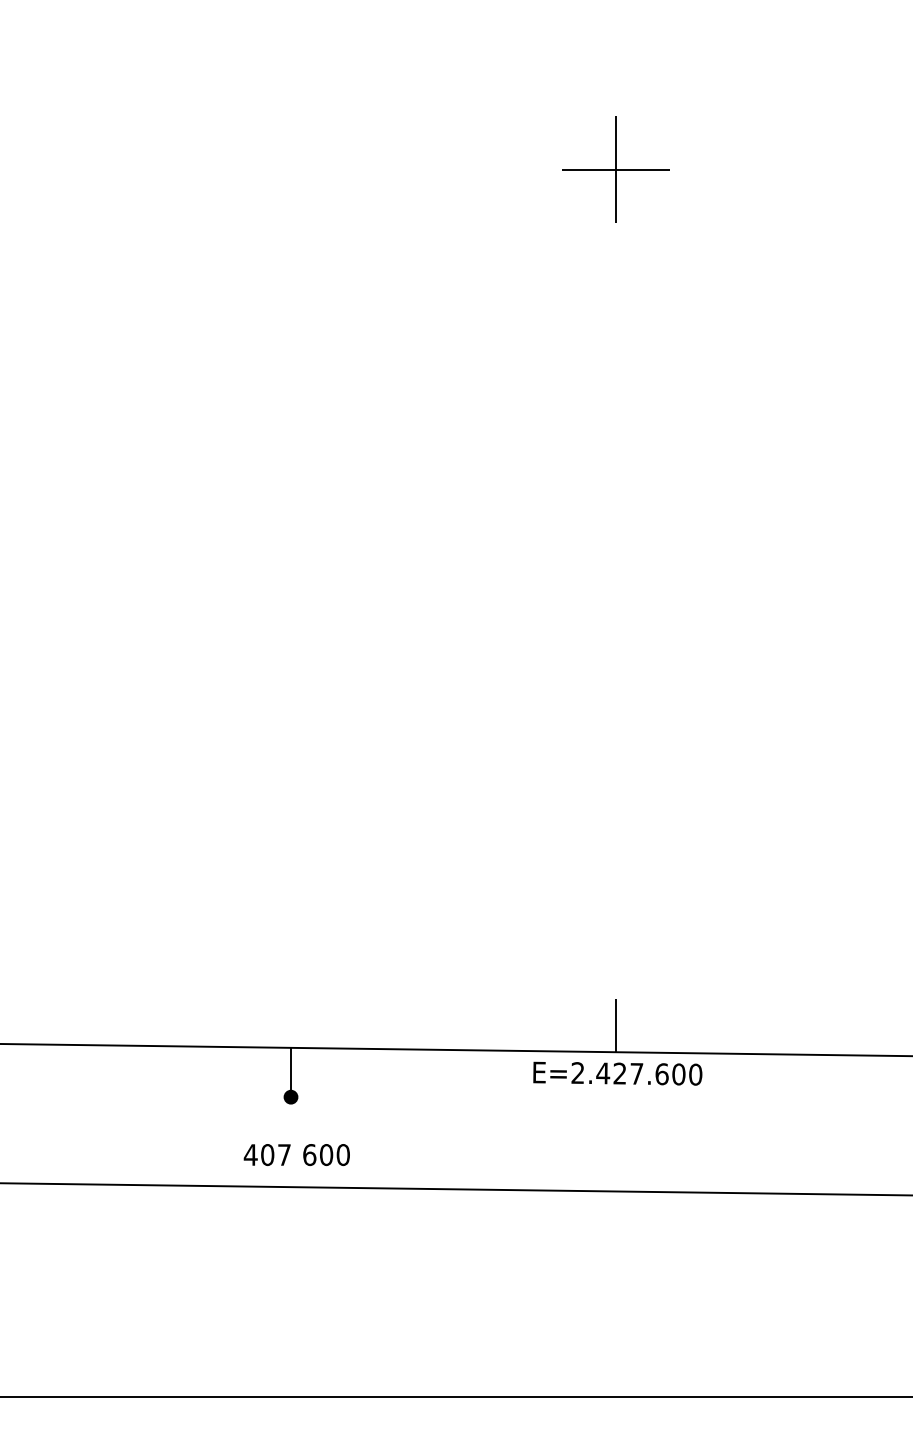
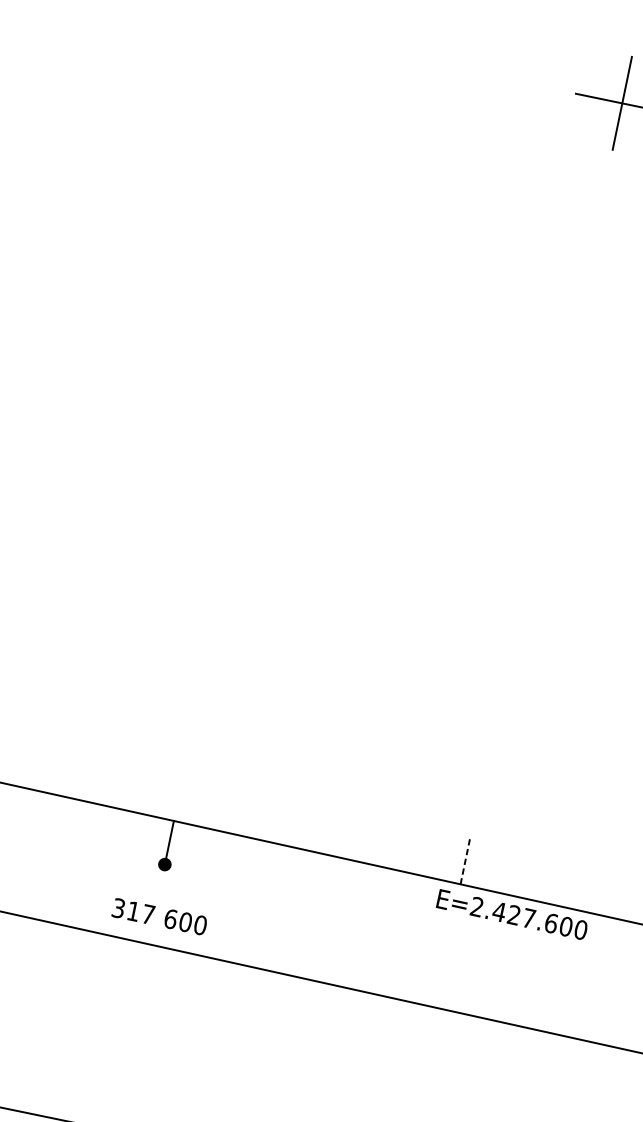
line: (615, 1025) -> (465, 860), solid -> dashed
text: (617, 1073) -> (512, 914), moved
text: (258, 1155) -> (125, 910), 407 -> 317

